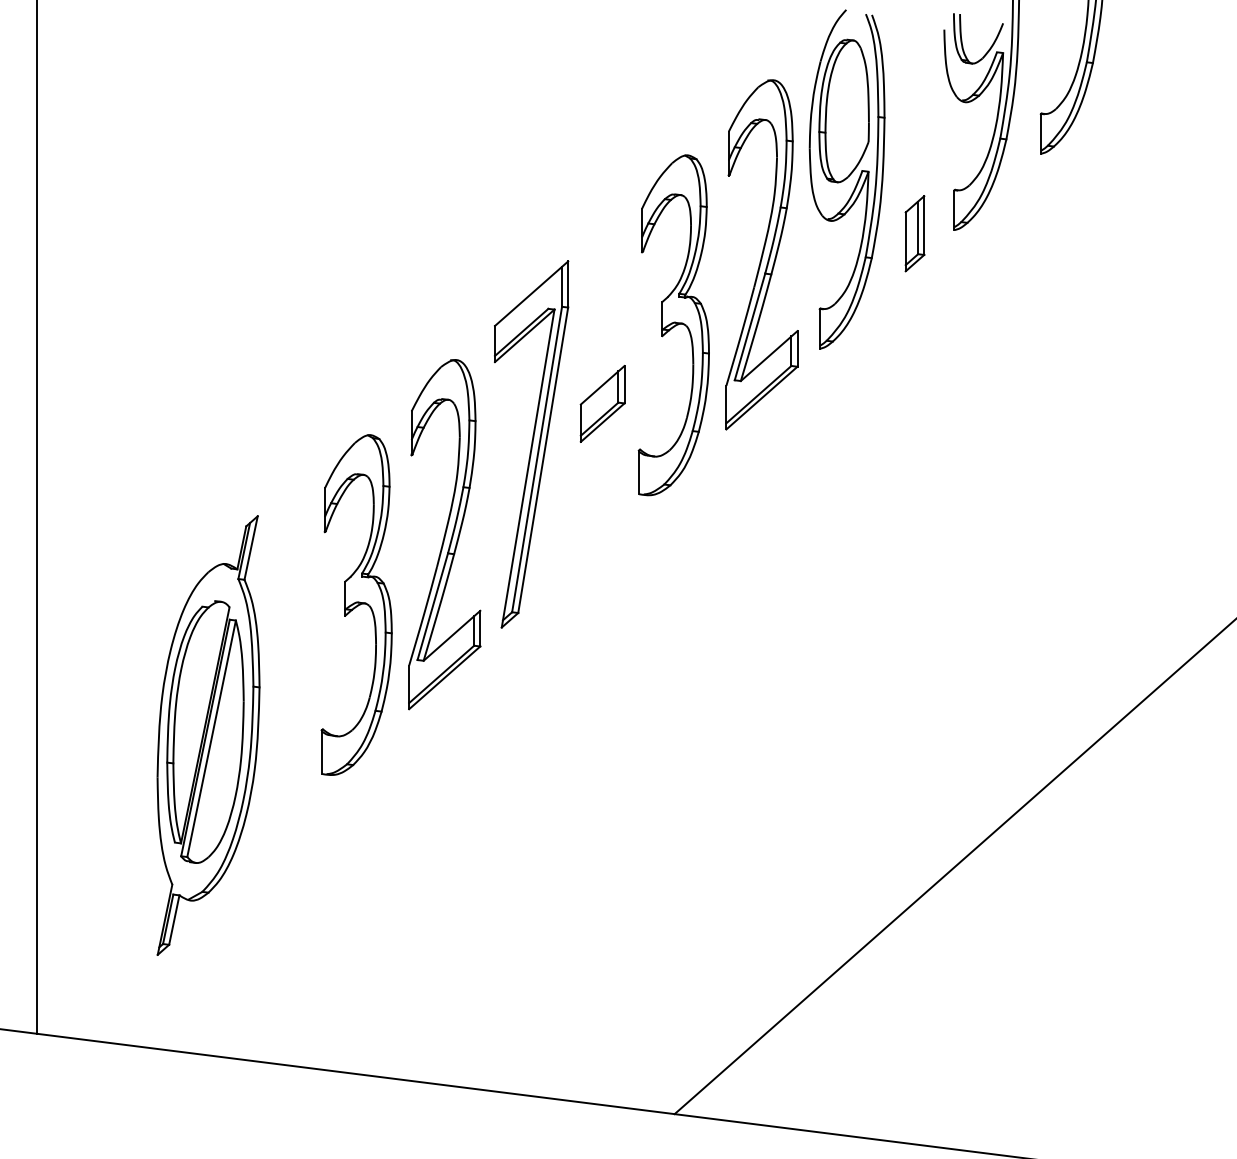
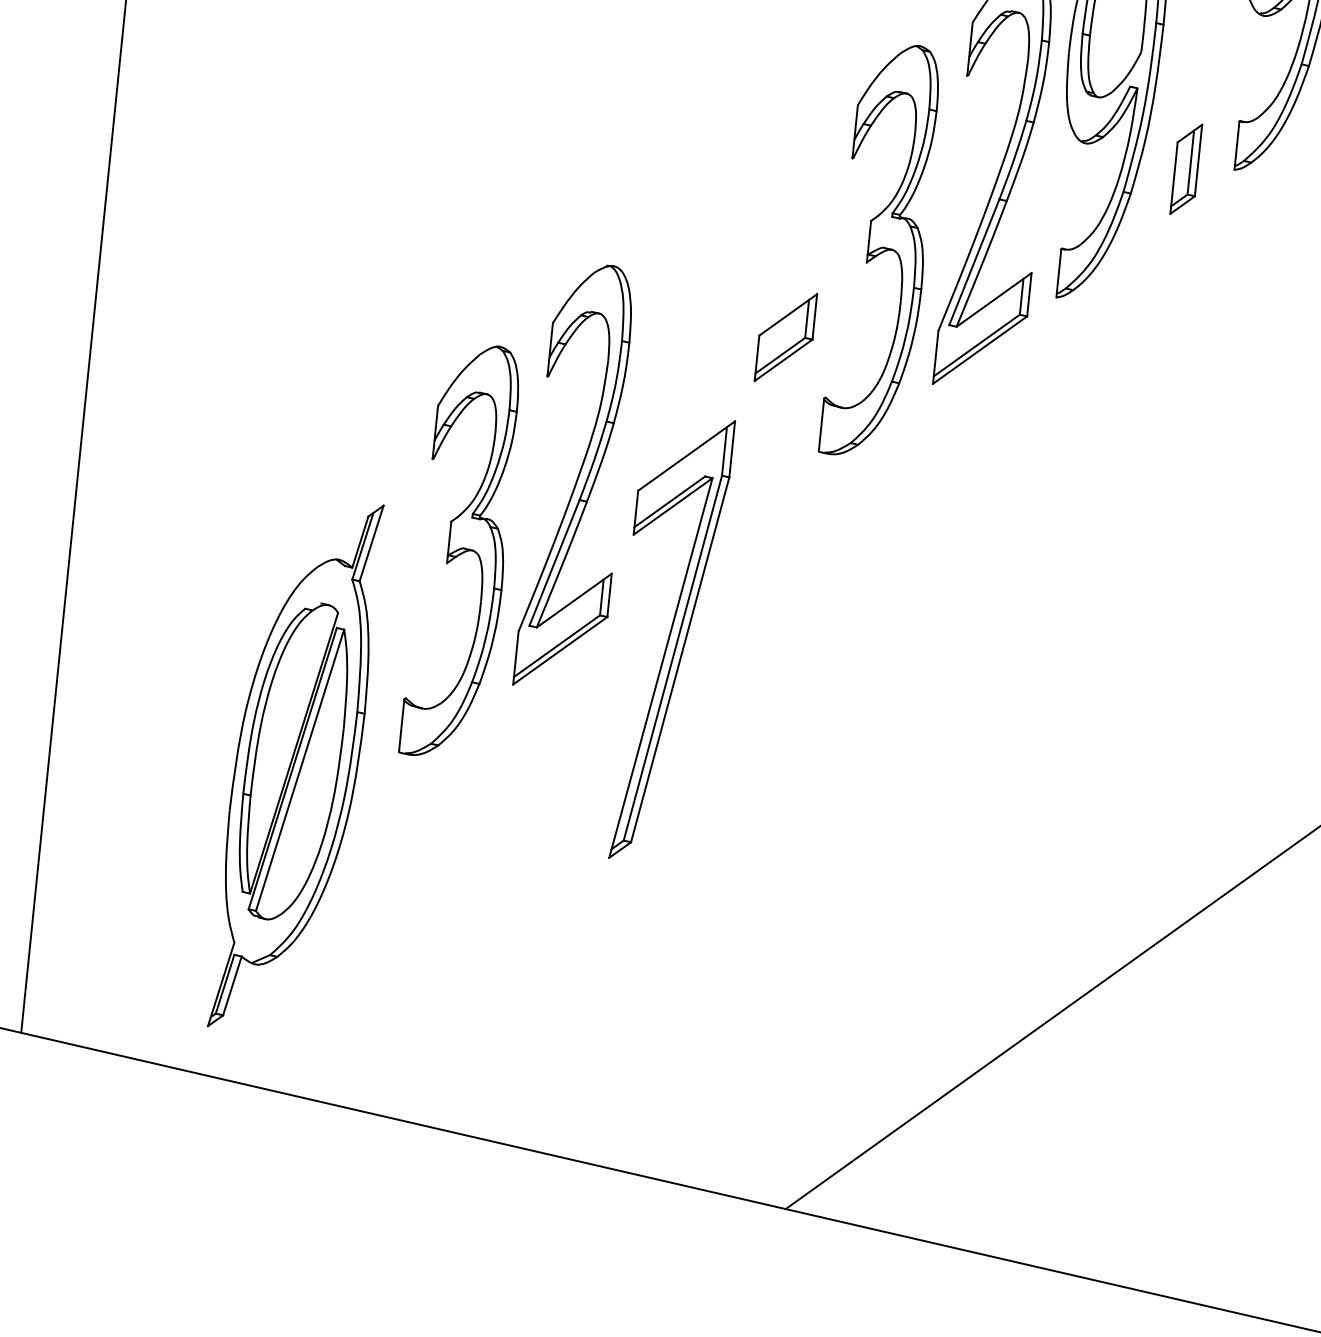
part: (531, 444) -> (667, 639), moved
part: (208, 735) -> (296, 765), moved

